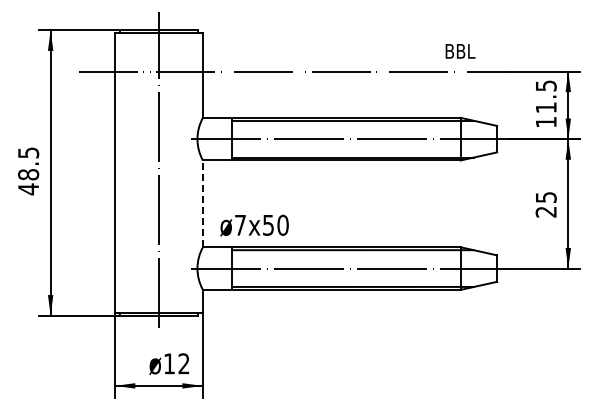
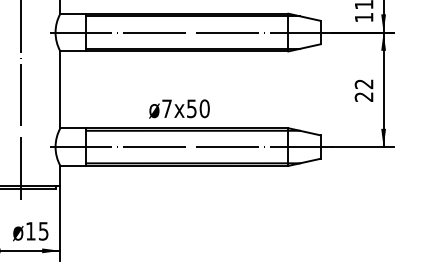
text: (545, 197) -> (363, 84), 25 -> 22
line: (202, 203) -> (60, 89), dashed -> solid
text: (254, 225) -> (179, 108), moved
text: (183, 363) -> (43, 231), 12 -> 15

